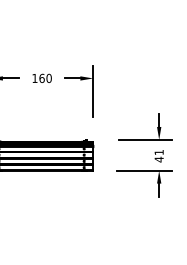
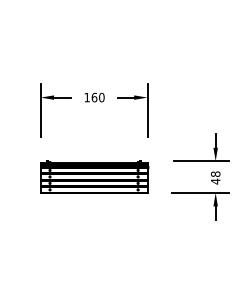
text: (159, 151) -> (215, 173), 41 -> 48

